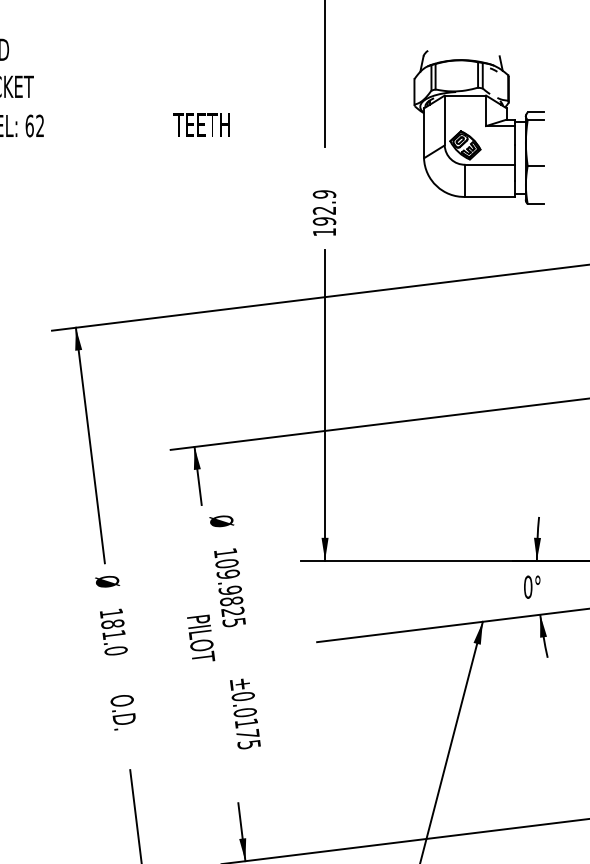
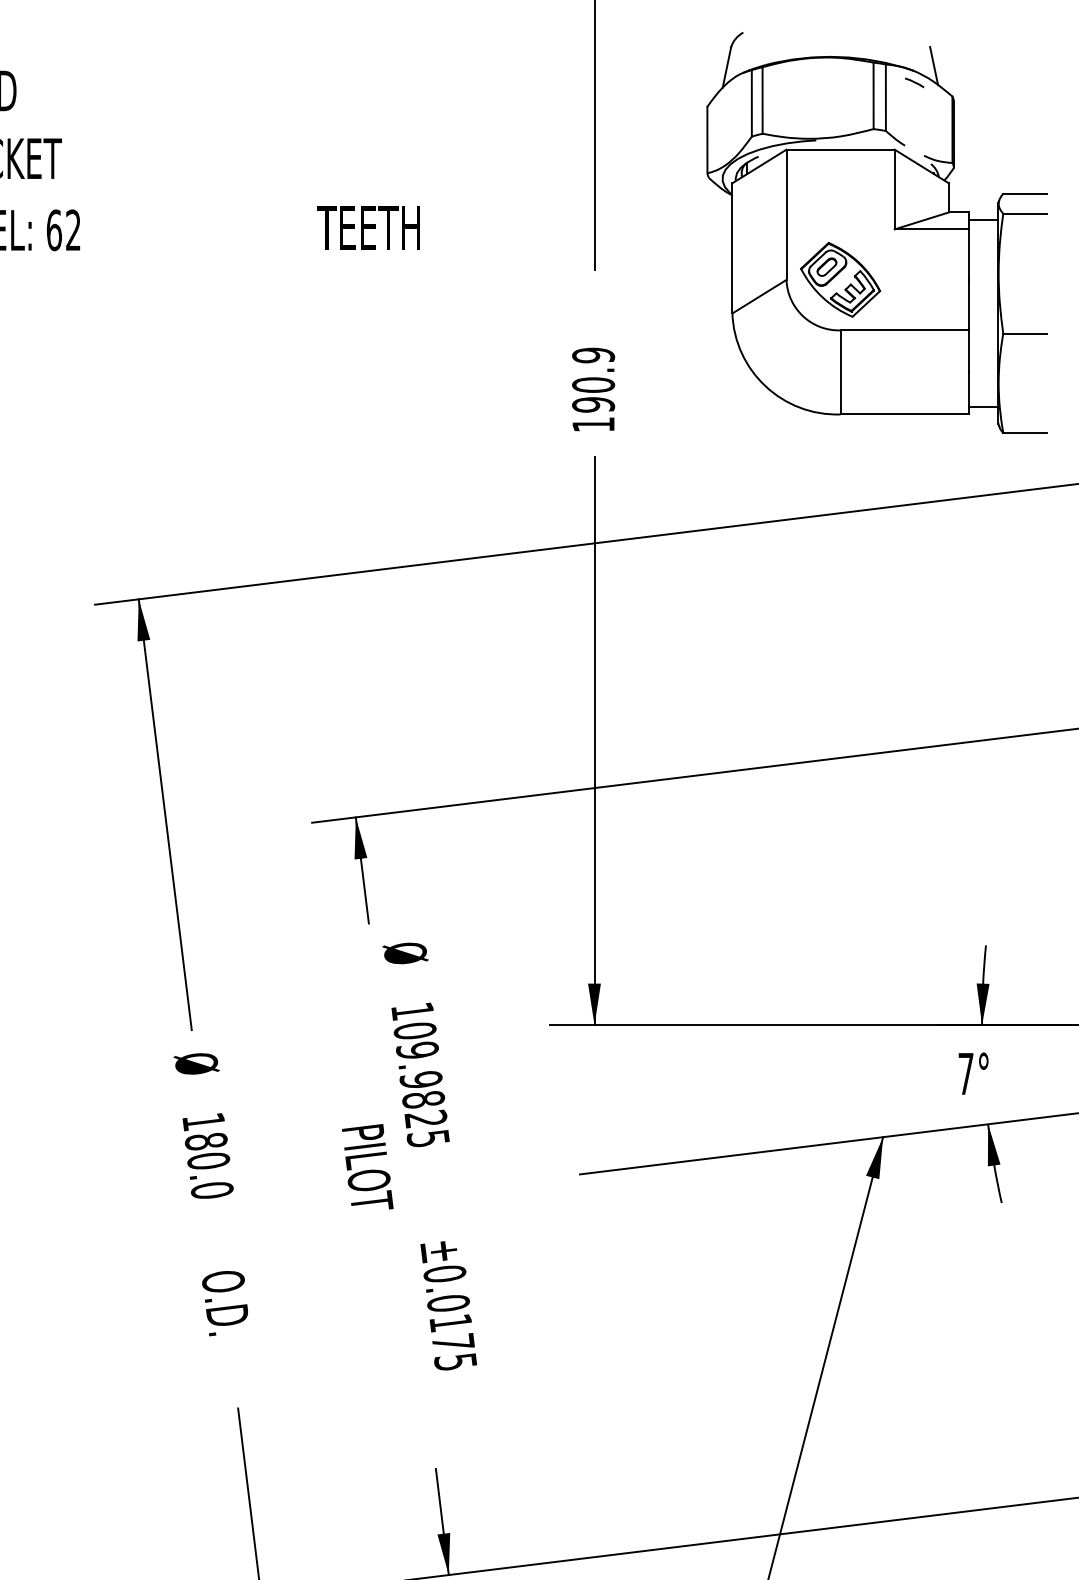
part: (478, 127) -> (875, 233), size x1.43
text: (324, 210) -> (593, 384), 192.9 -> 190.9
text: (528, 586) -> (966, 1072), 0° -> 7°
text: (113, 634) -> (207, 1160), 181.0 -> 180.0

